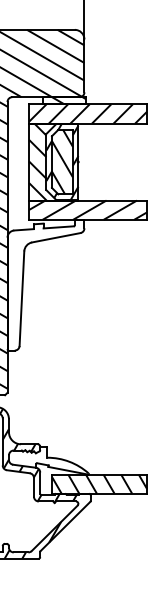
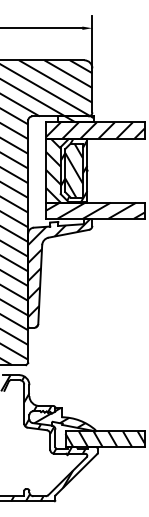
hatch: (45, 284) -> (59, 272), added
hatch: (45, 458) -> (59, 417), added

